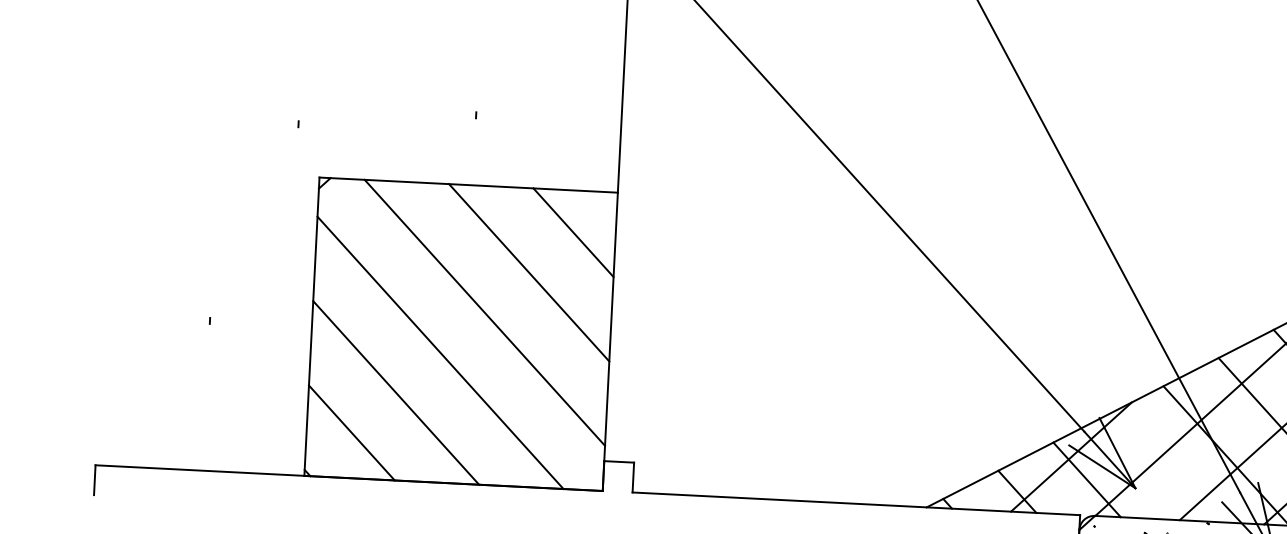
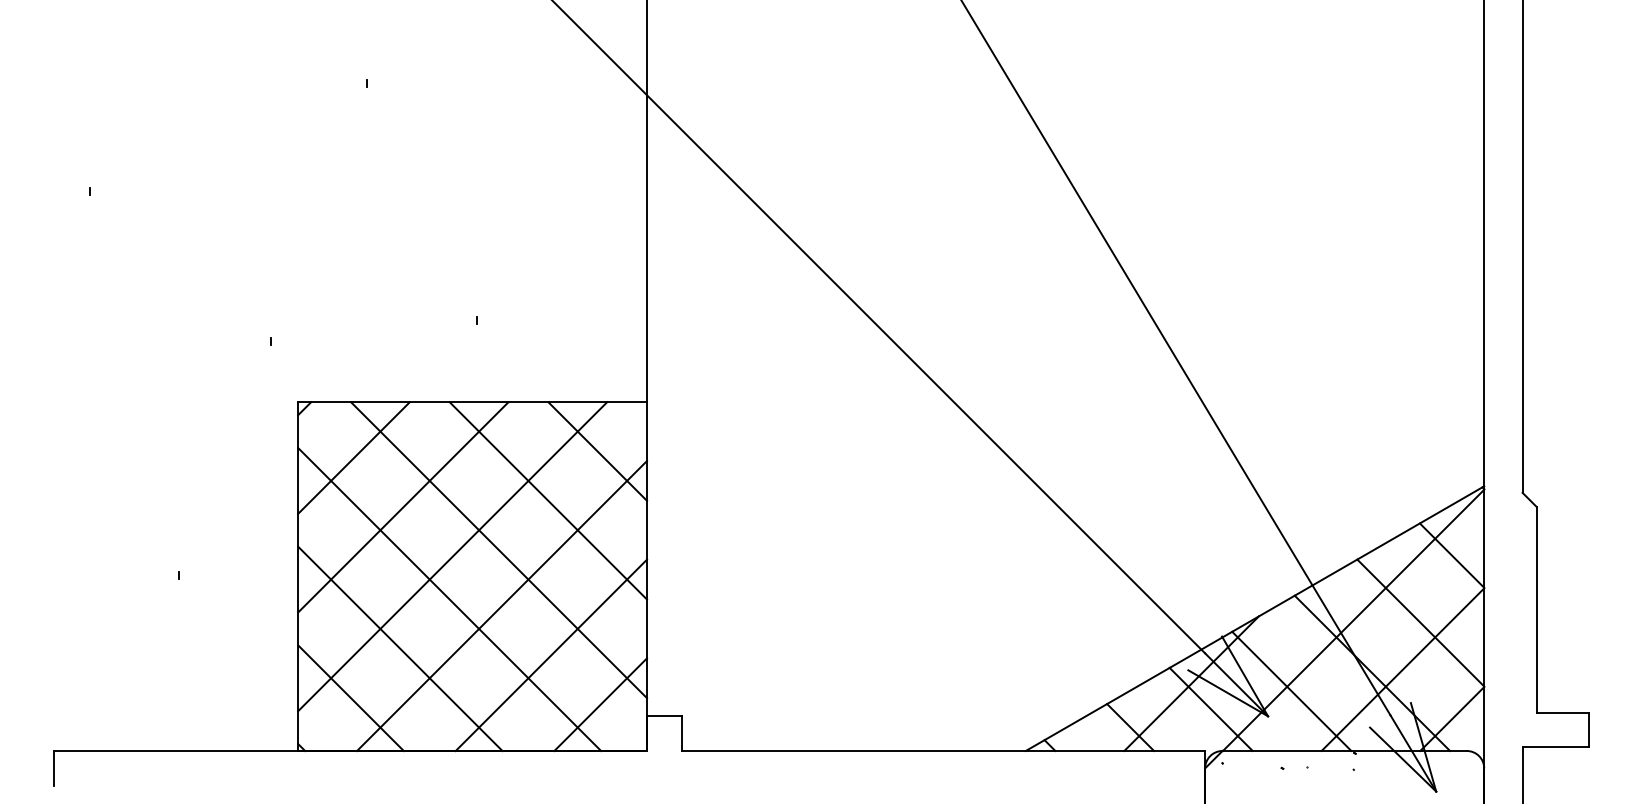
line: (364, 227) -> (353, 457), added
line: (405, 272) -> (403, 507), added
line: (444, 316) -> (452, 556), added
line: (485, 361) -> (502, 606), added
line: (525, 405) -> (551, 655), added
line: (564, 449) -> (600, 704), added
line: (1156, 467) -> (1291, 690), added

